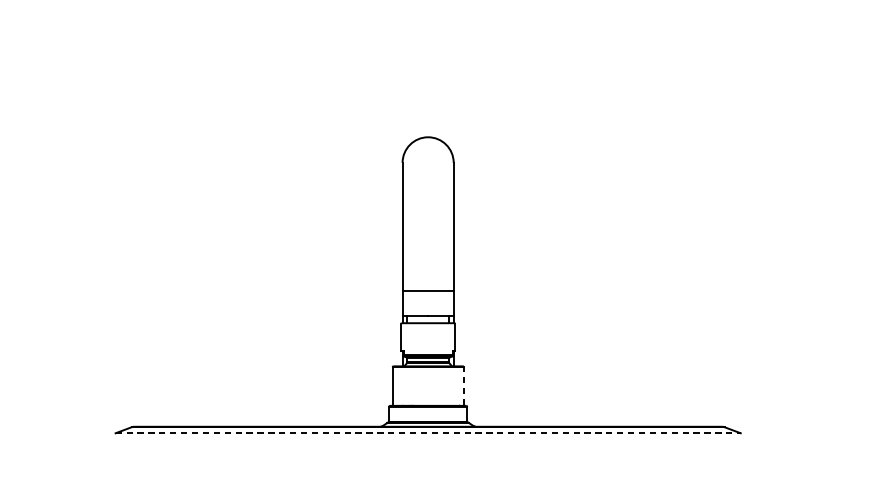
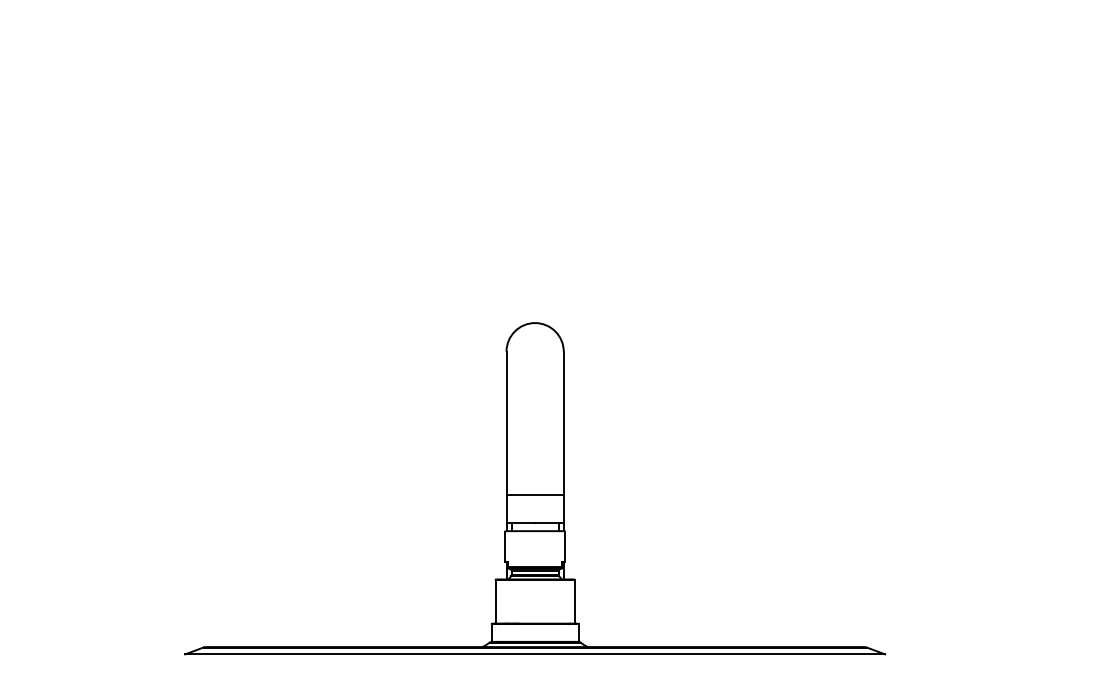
line: (463, 386) -> (574, 601), dashed -> solid
line: (428, 433) -> (535, 654), dashed -> solid

